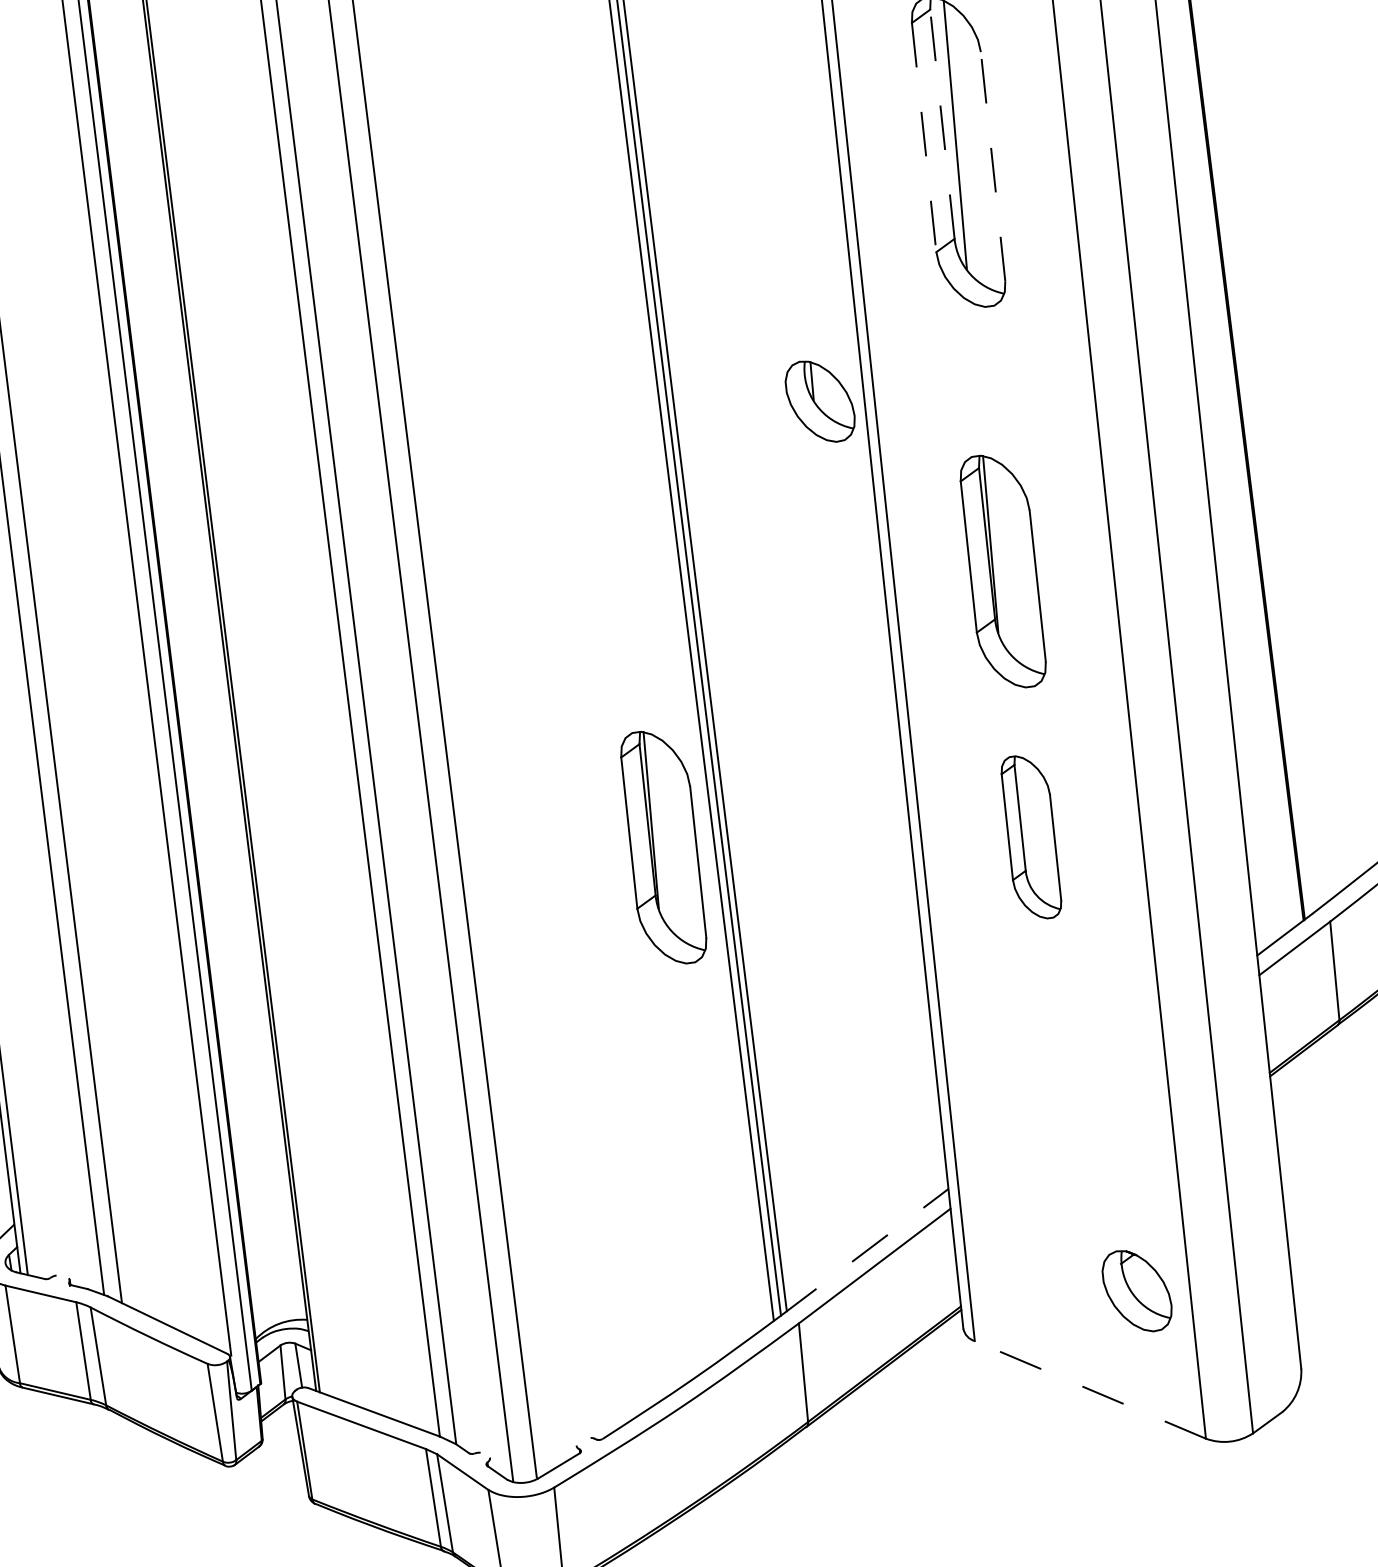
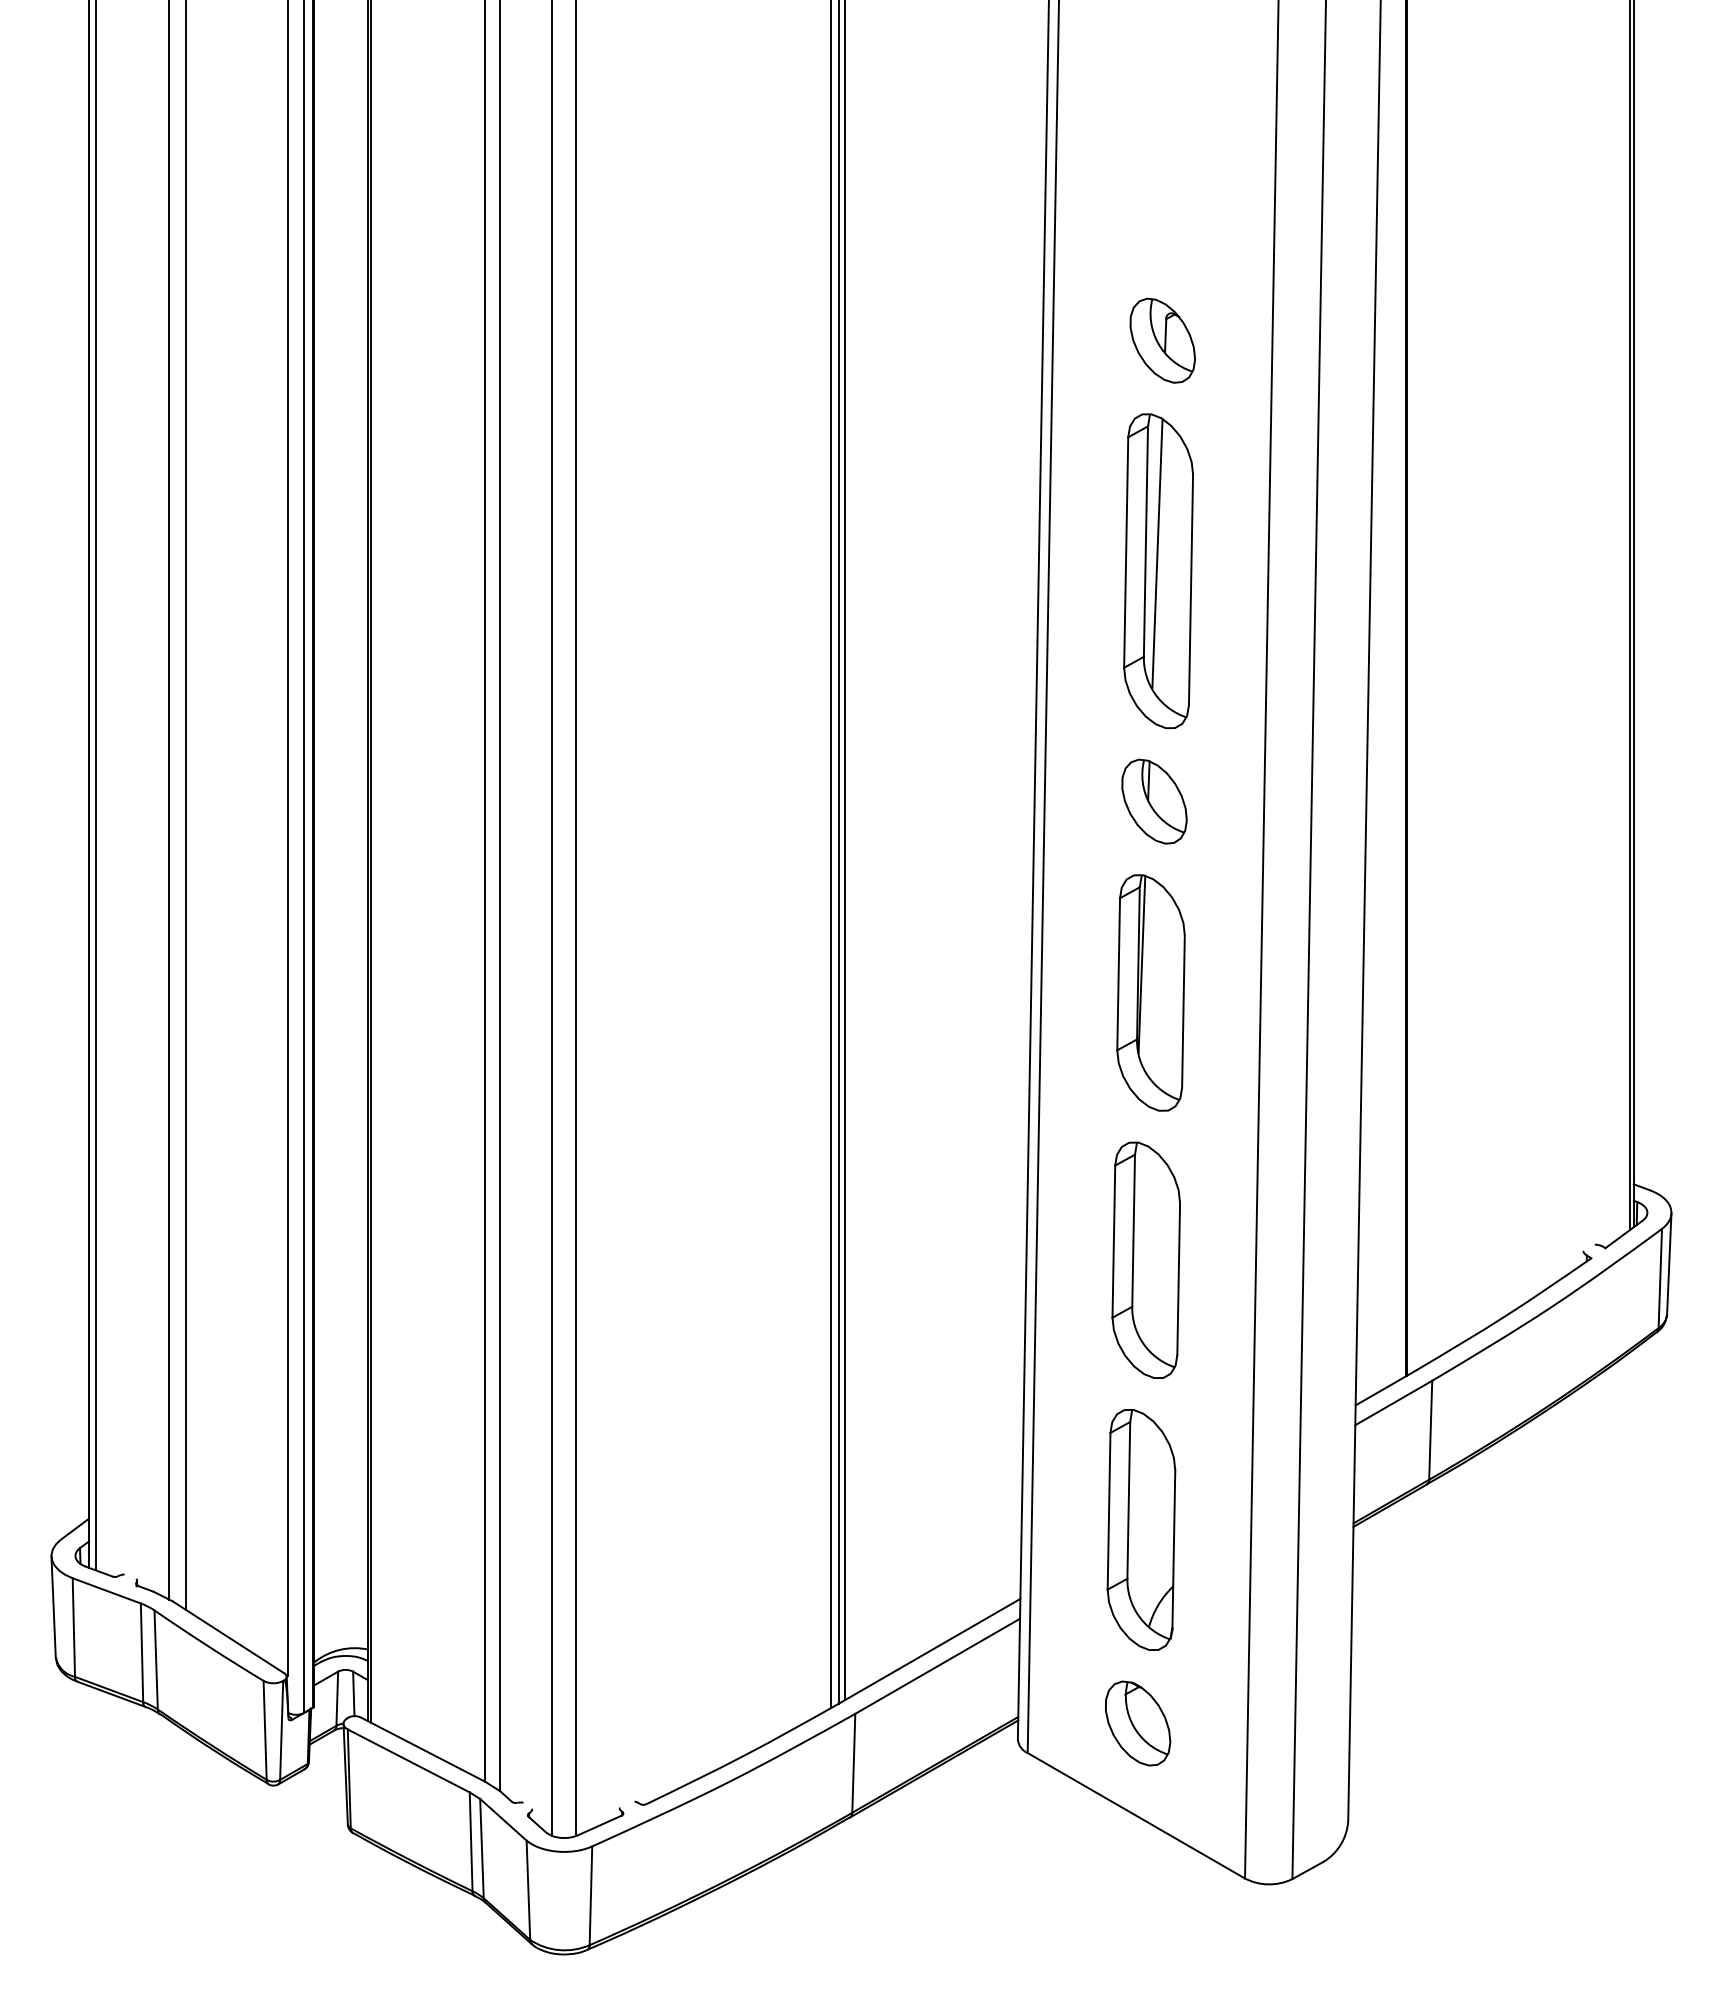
line: (941, 124) -> (1145, 541), dashed -> solid
line: (924, 138) -> (1126, 553), dashed -> solid
line: (993, 166) -> (1191, 589), dashed -> solid
part: (820, 401) -> (1154, 801), moved
part: (1030, 836) -> (1145, 1259), size x1.43
part: (663, 847) -> (779, 1224), removed
part: (1060, 1105) -> (1141, 1529), added
line: (864, 1252) -> (929, 1651), dashed -> solid
part: (1137, 1290) -> (1138, 1723), moved
line: (1089, 1389) -> (1135, 1815), dashed -> solid

